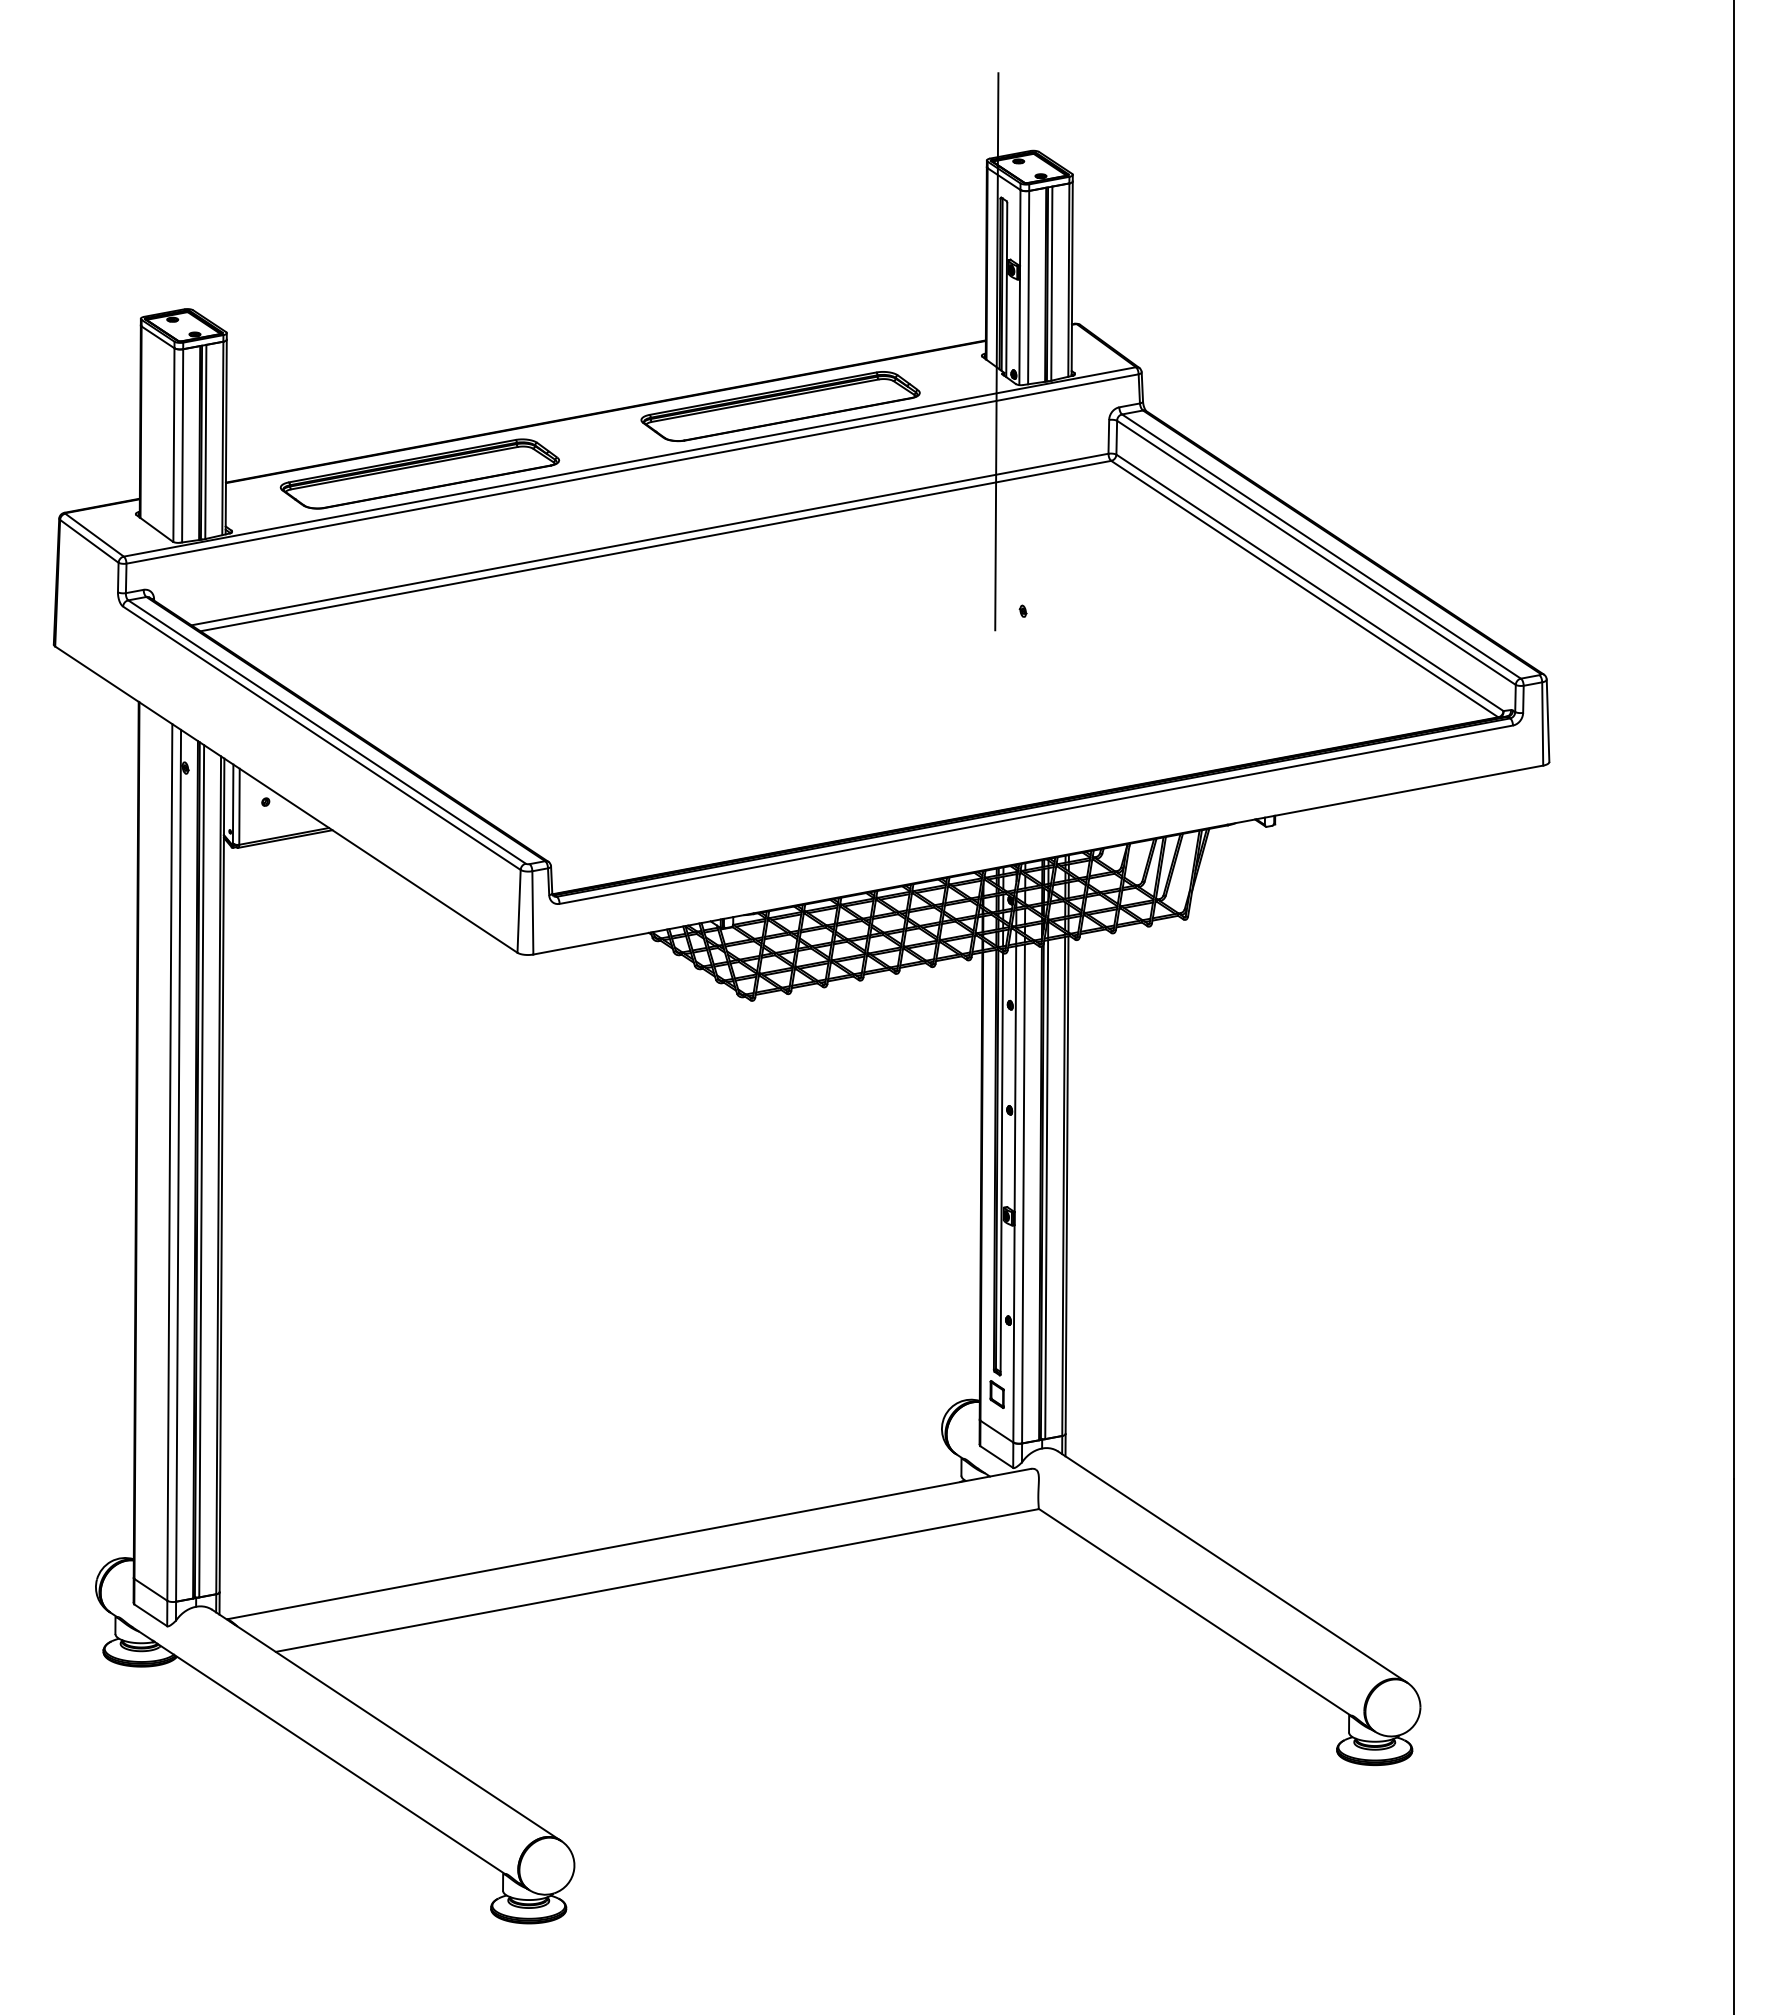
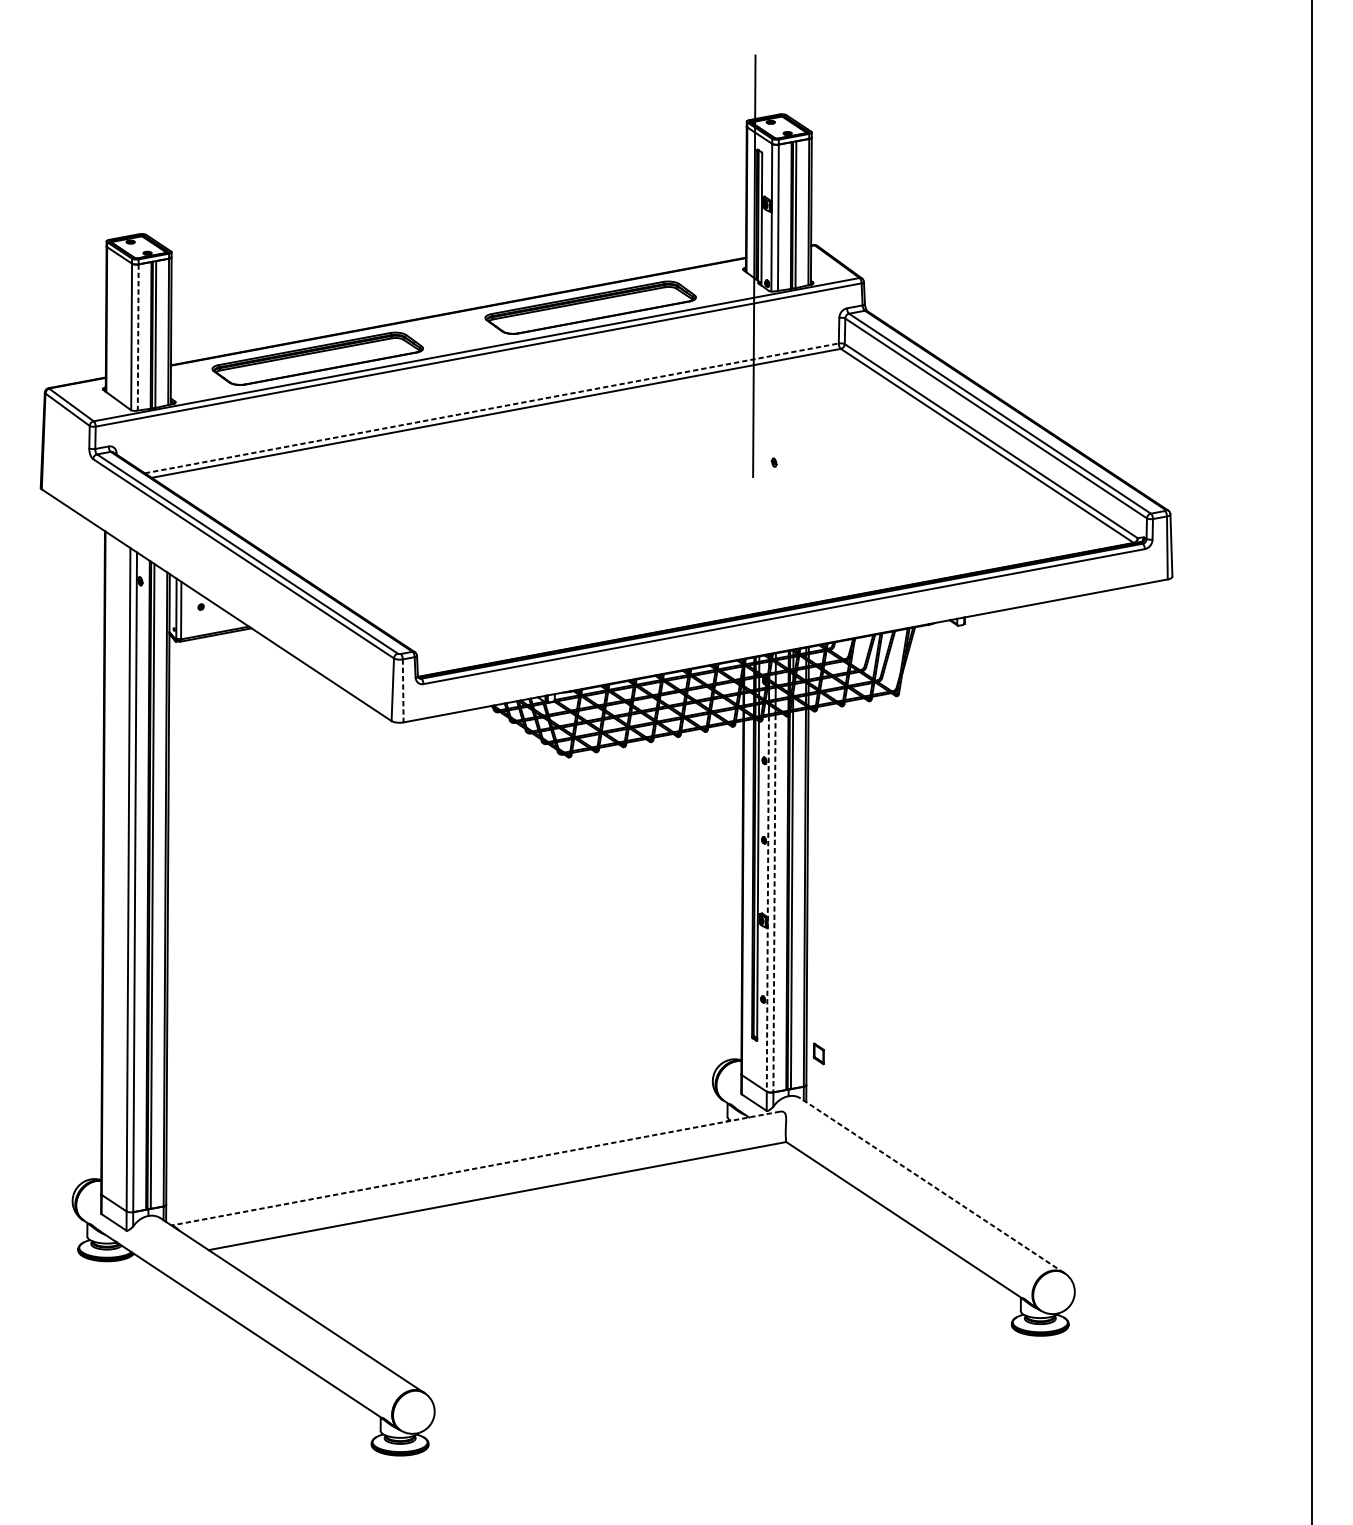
line: (182, 445) -> (138, 337), solid -> dashed
line: (650, 539) -> (492, 408), solid -> dashed
line: (532, 912) -> (402, 690), solid -> dashed
line: (1014, 1194) -> (767, 904), solid -> dashed
line: (1023, 1194) -> (774, 904), solid -> dashed
part: (996, 1394) -> (818, 1053), moved
line: (629, 1544) -> (476, 1168), solid -> dashed
line: (1232, 1566) -> (932, 1185), solid -> dashed

